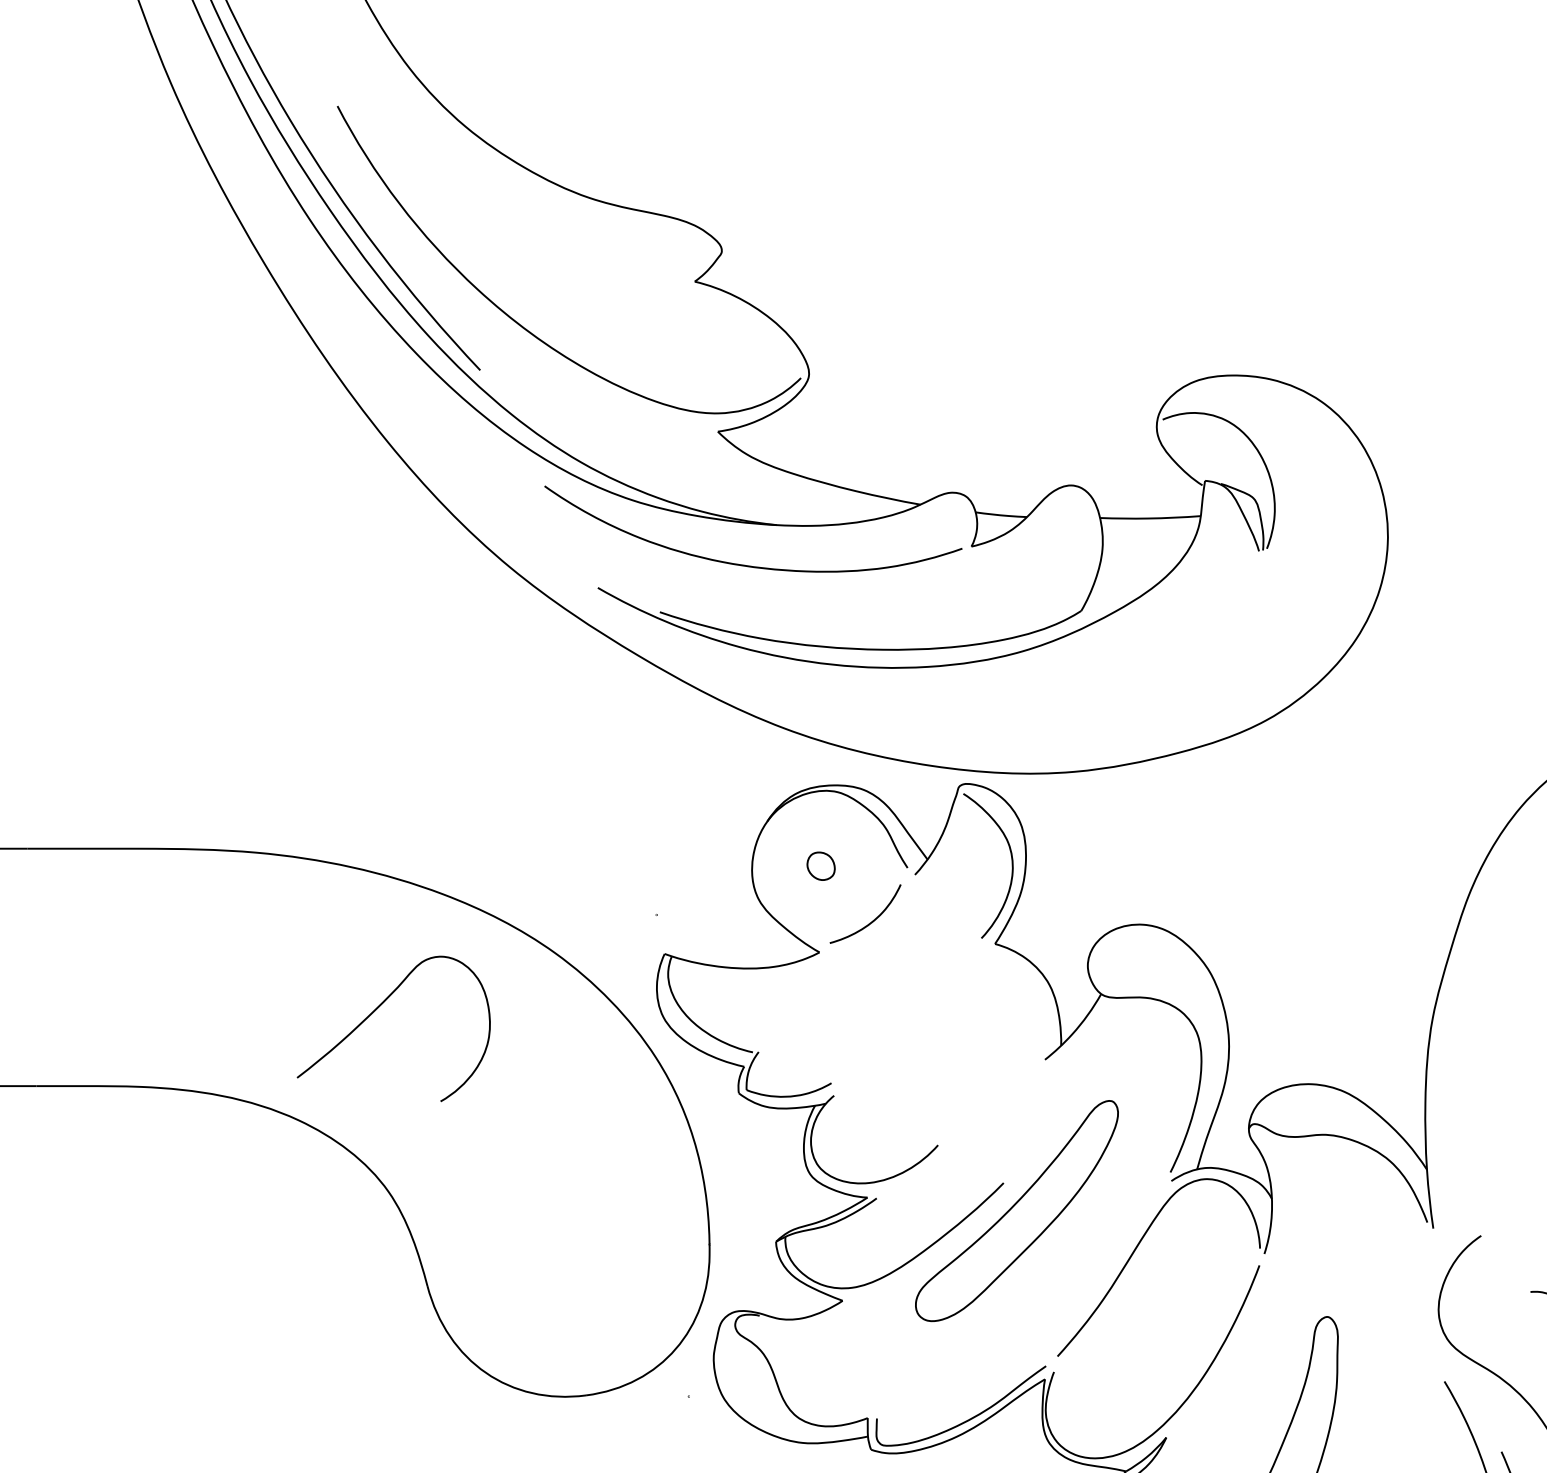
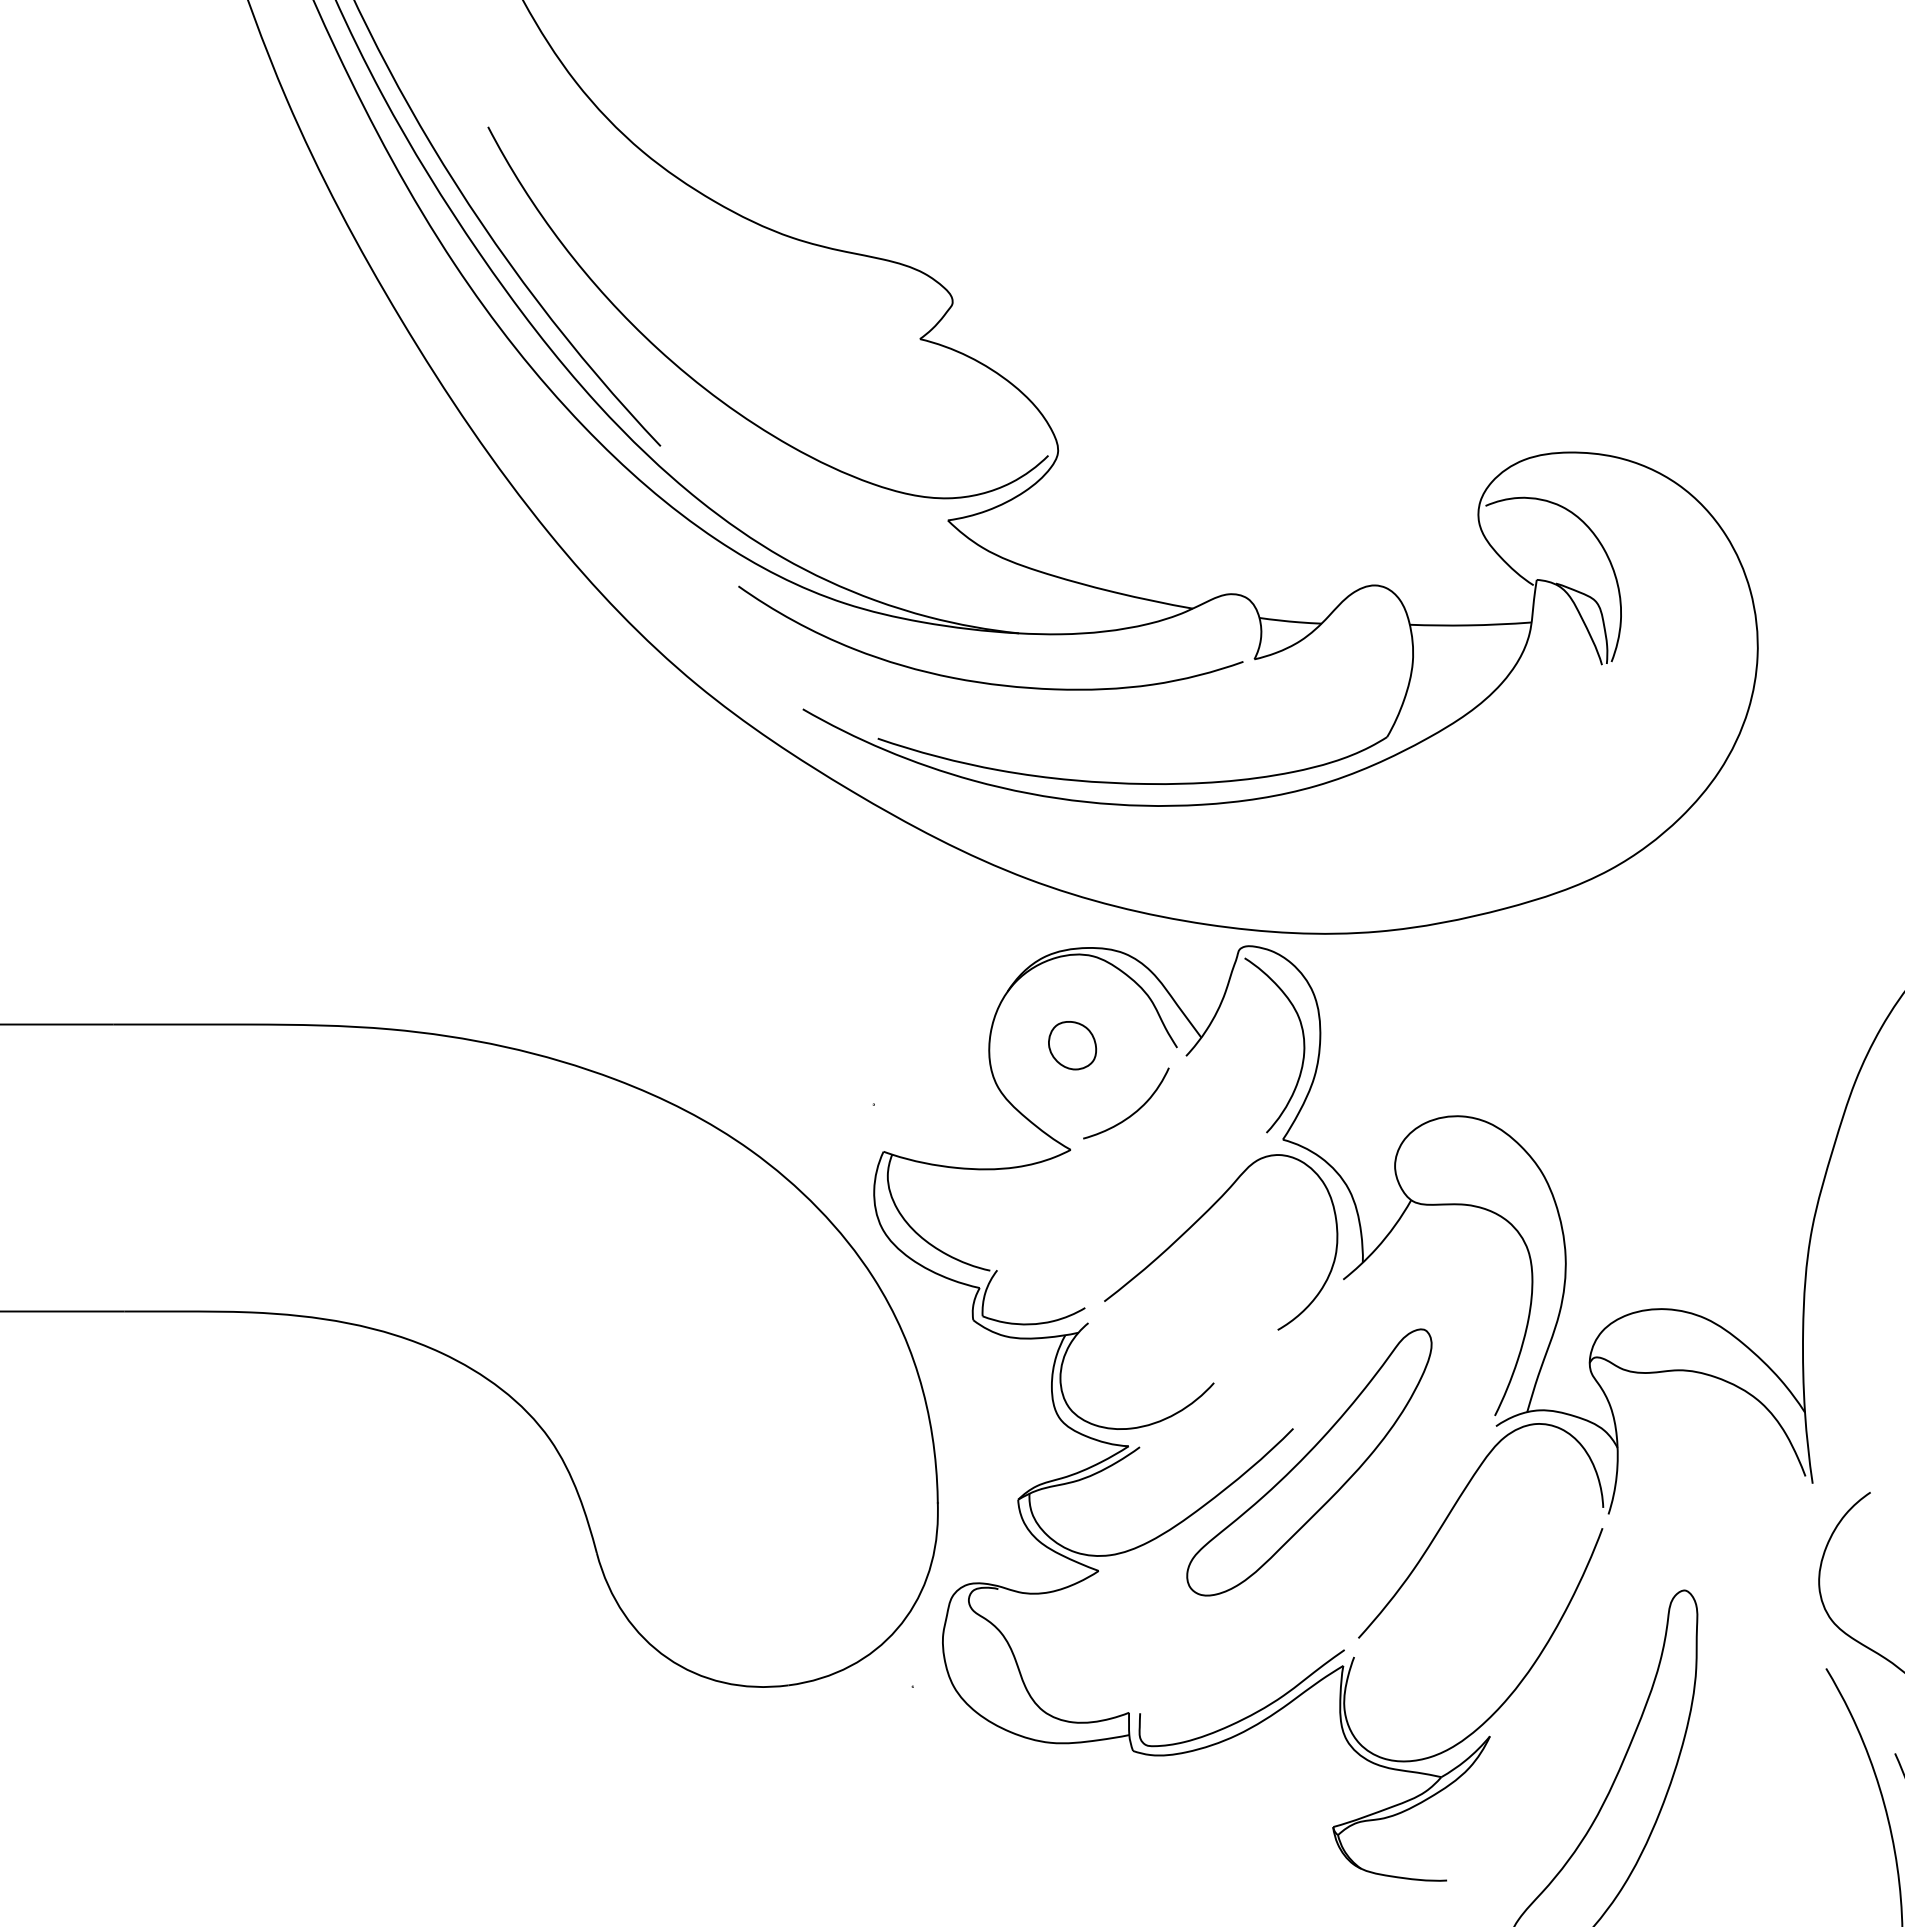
part: (820, 866) -> (1072, 1045), size x1.43
curve: (375, 1010) -> (1199, 1220), moved

